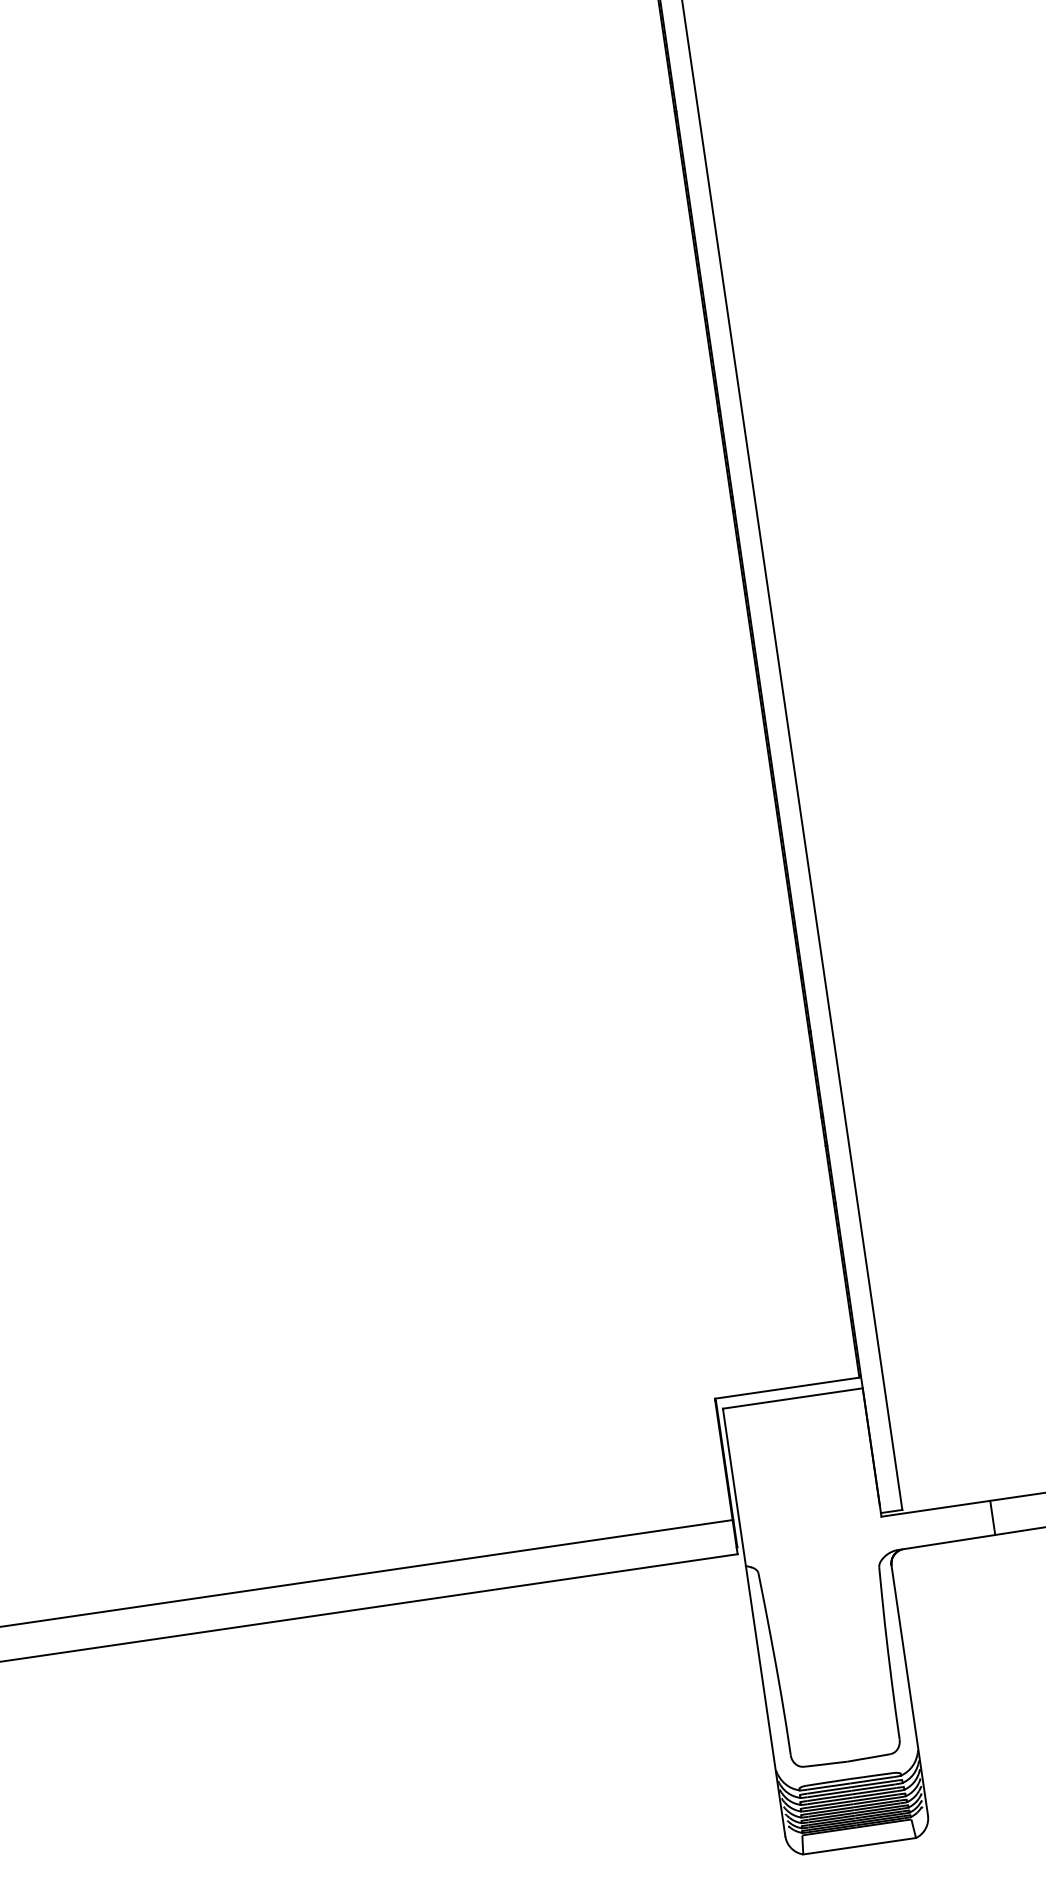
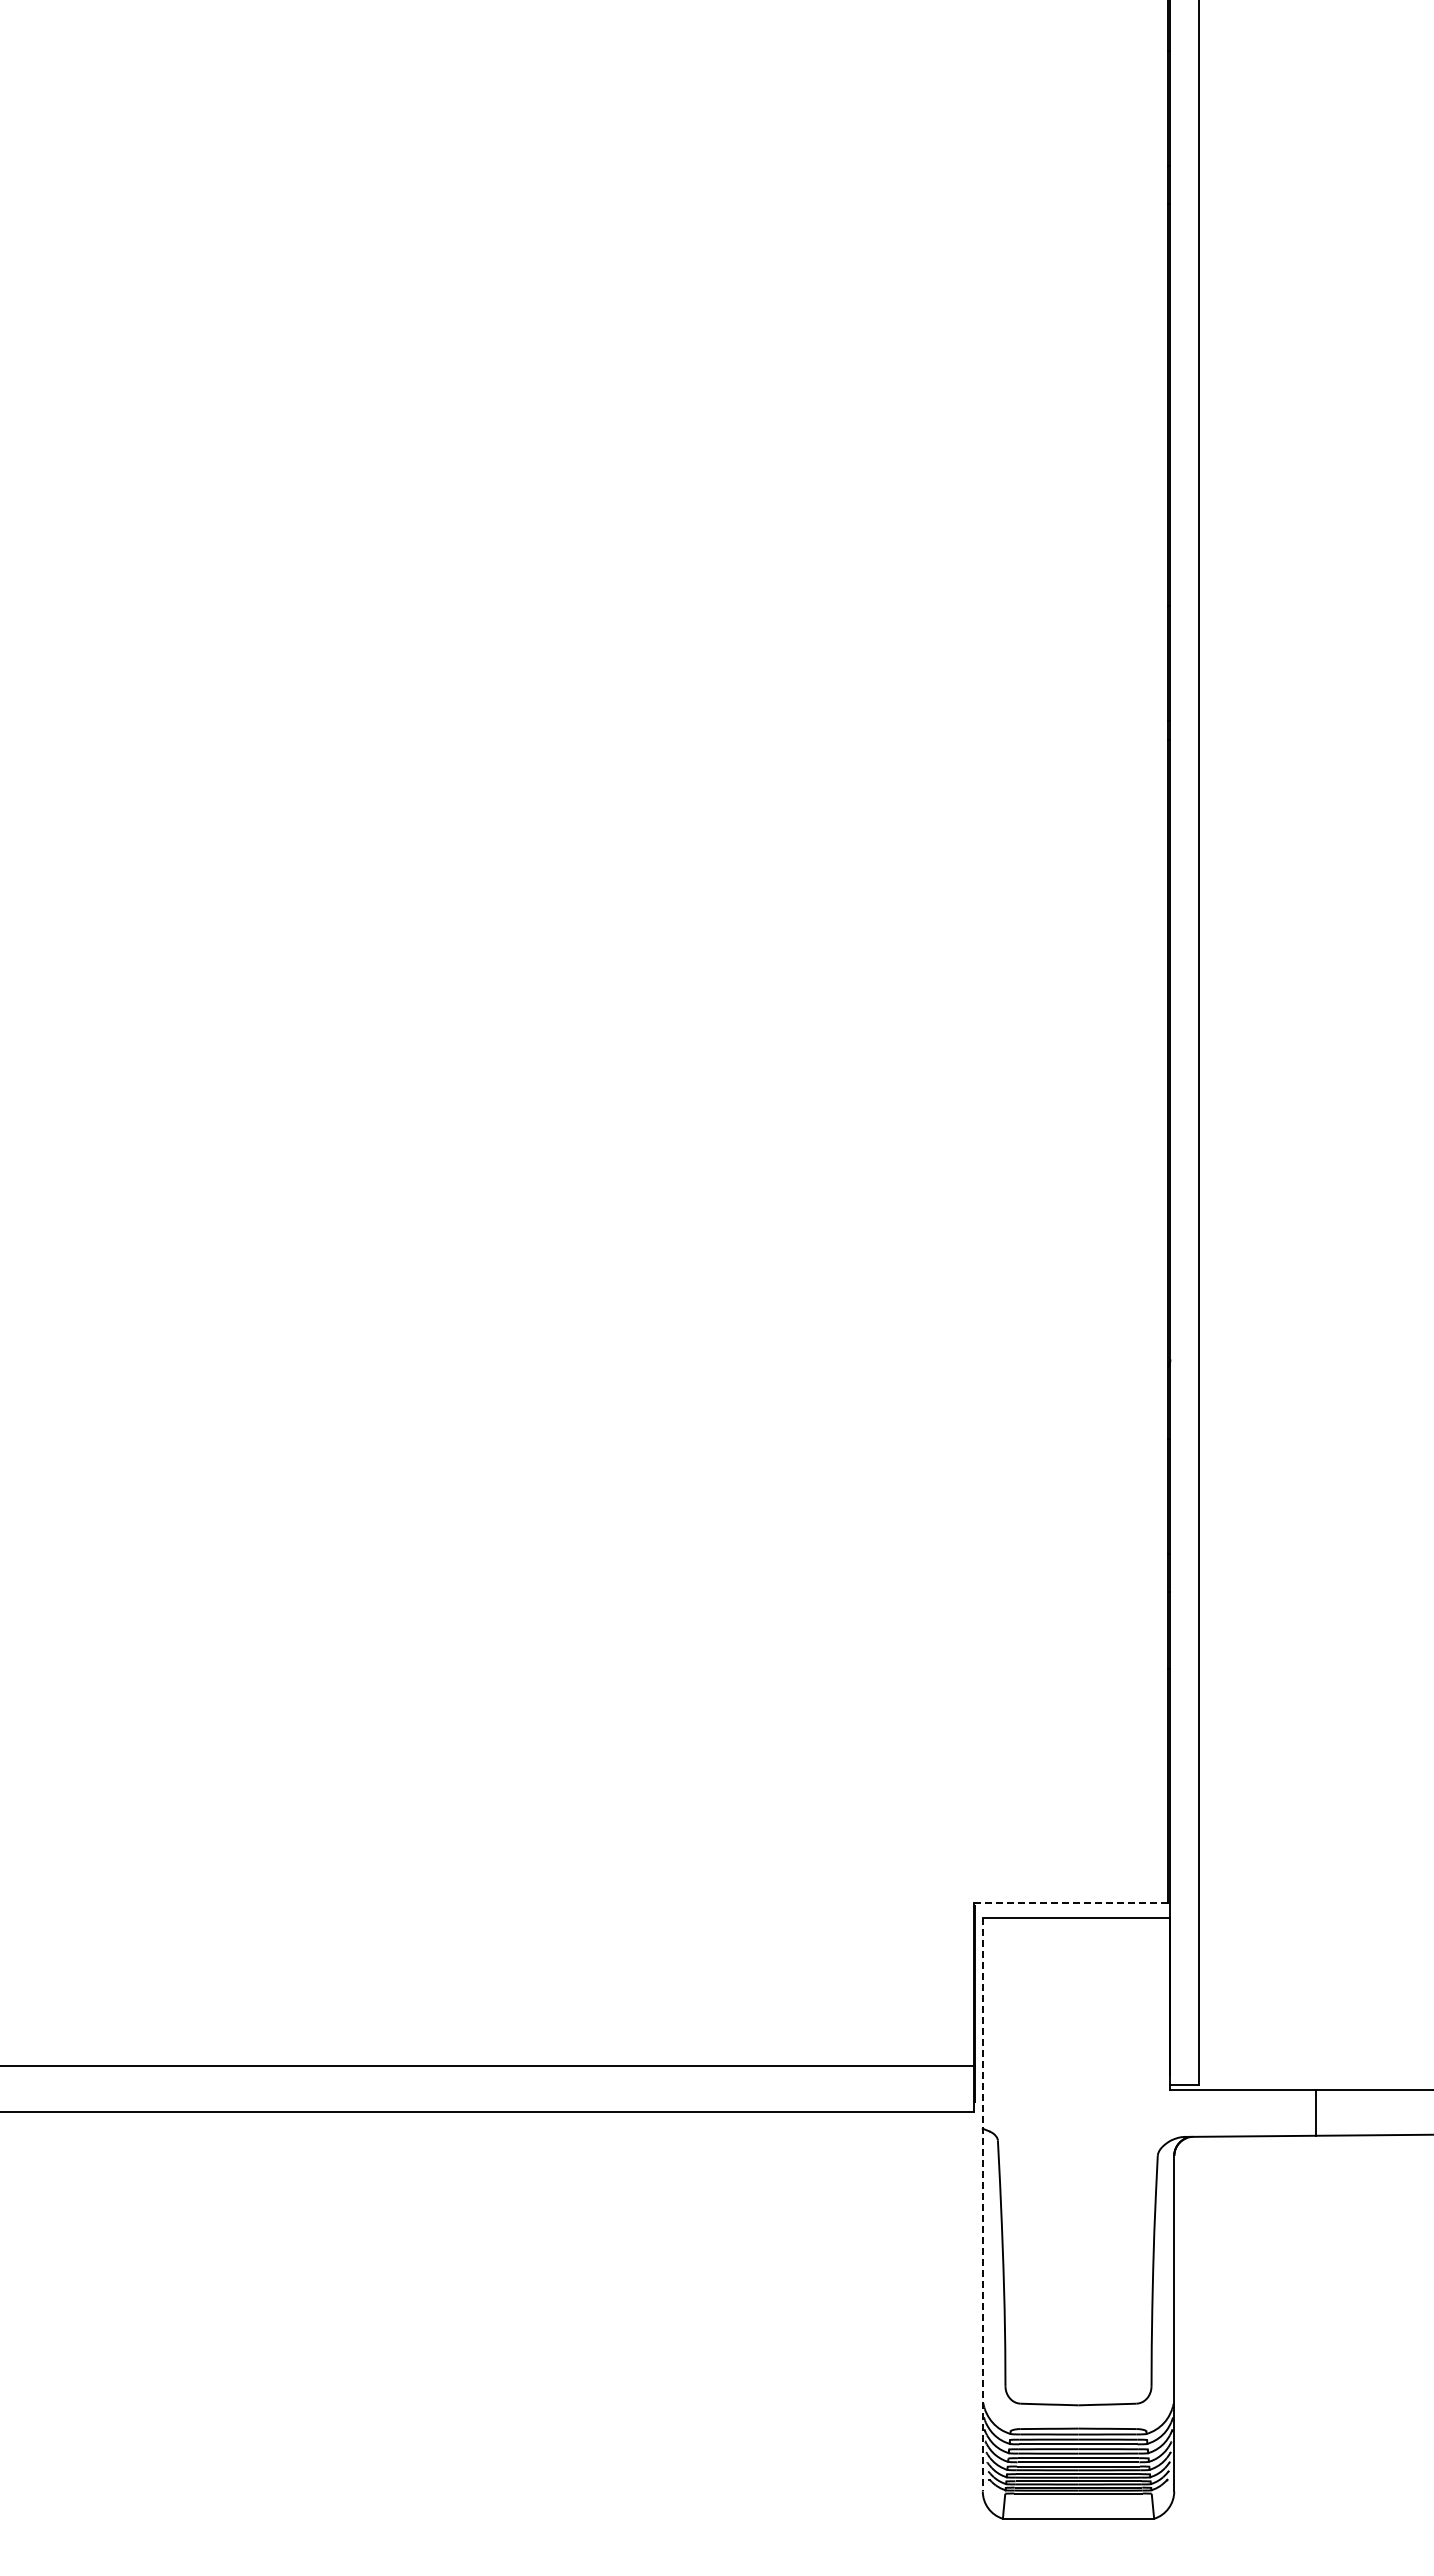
line: (787, 1387) -> (1071, 1902), solid -> dashed
line: (753, 1622) -> (982, 2204), solid -> dashed

